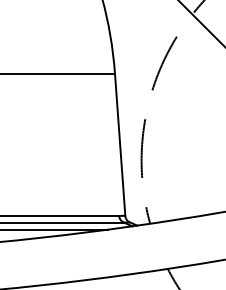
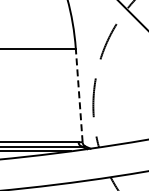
line: (120, 145) -> (79, 95), solid -> dashed

